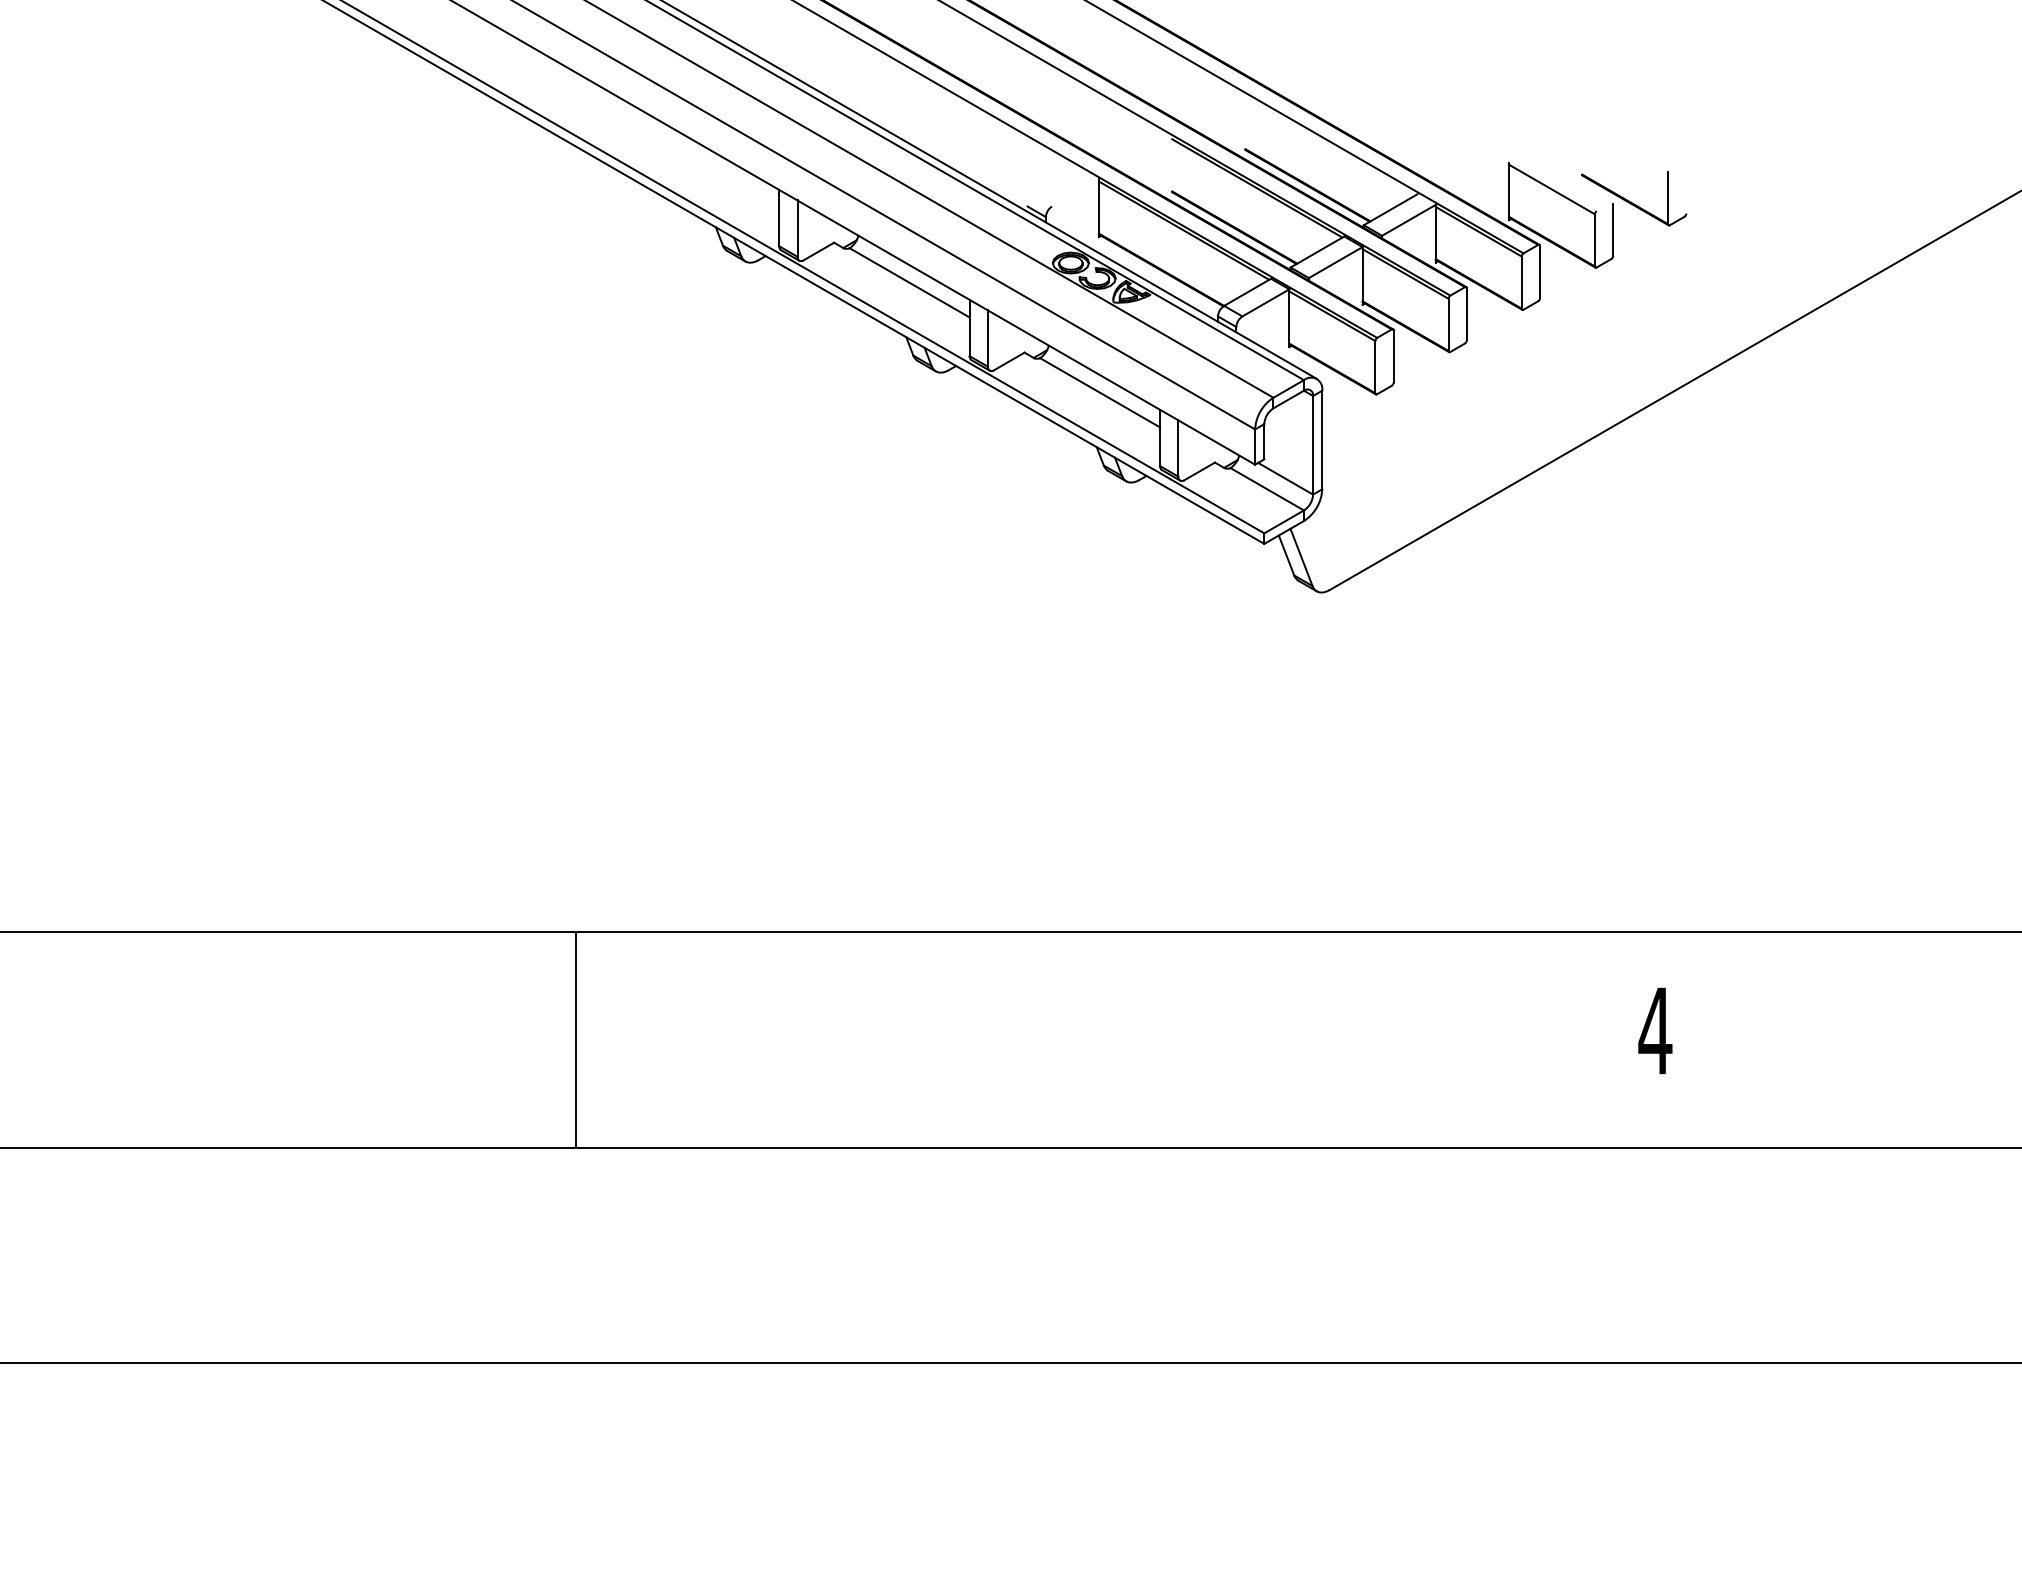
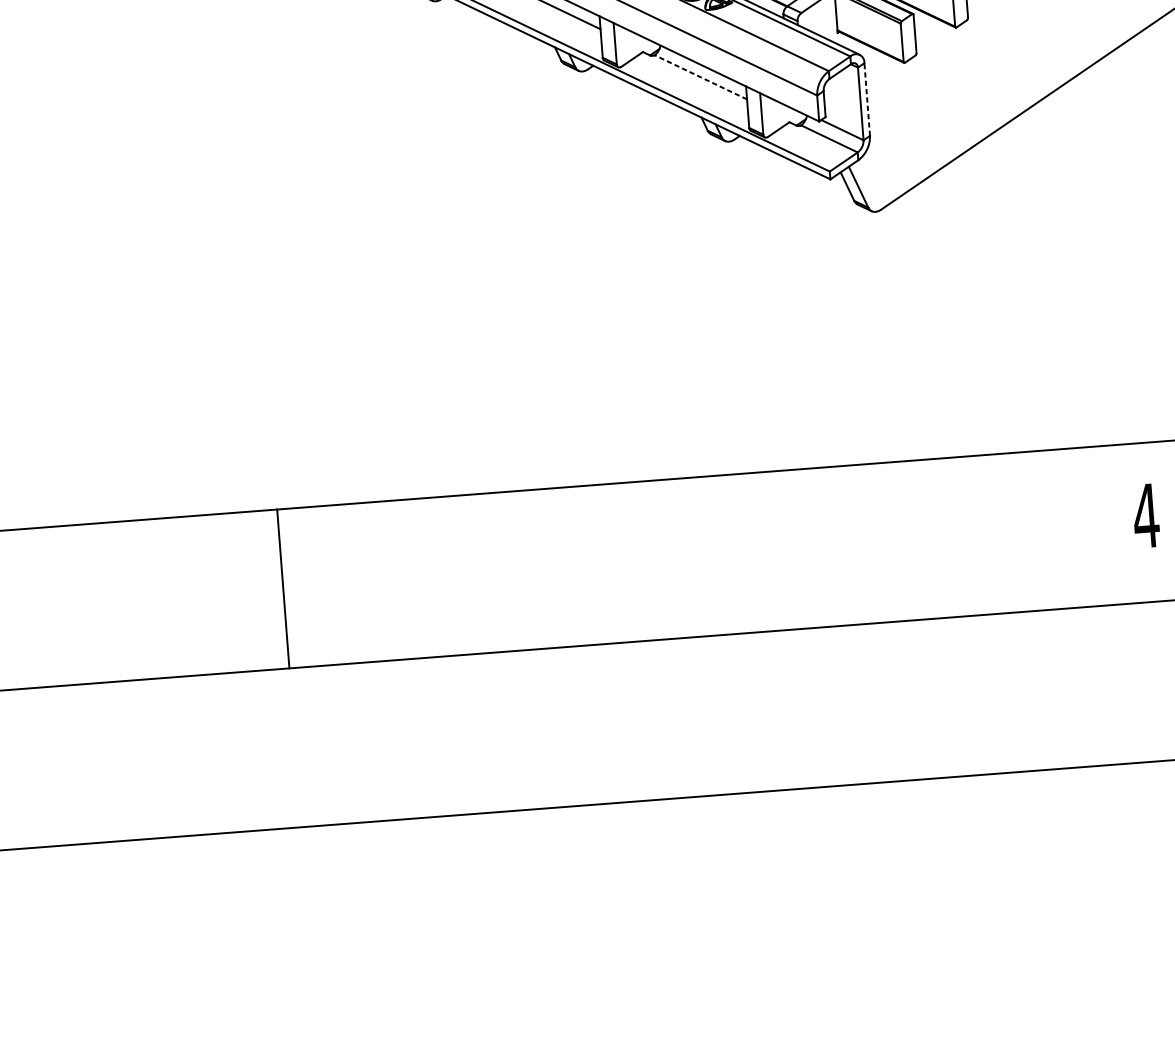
line: (1099, 392) -> (700, 77), solid -> dashed
line: (1322, 439) -> (867, 99), solid -> dashed
line: (576, 1039) -> (283, 588), moved

